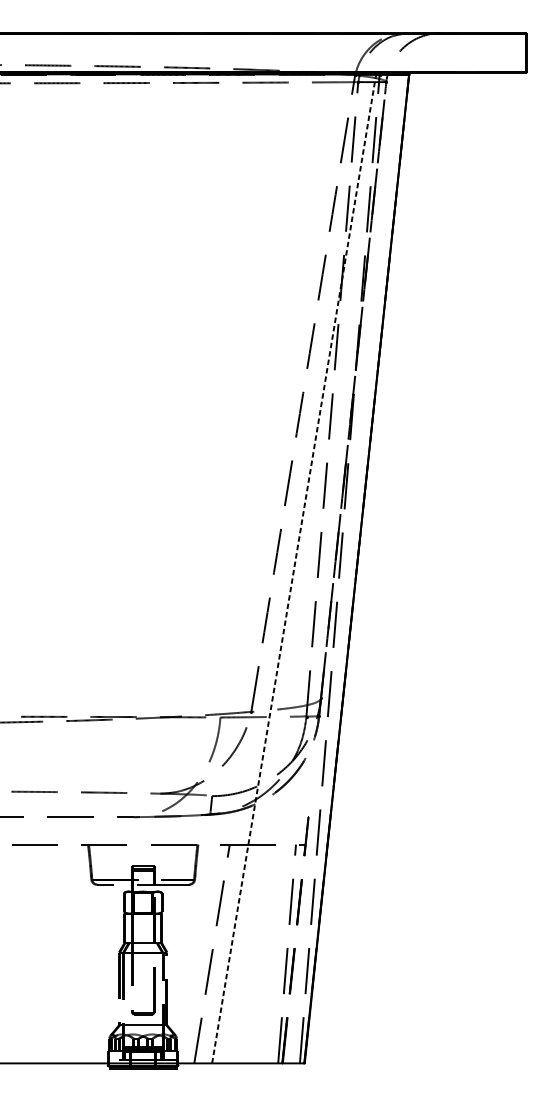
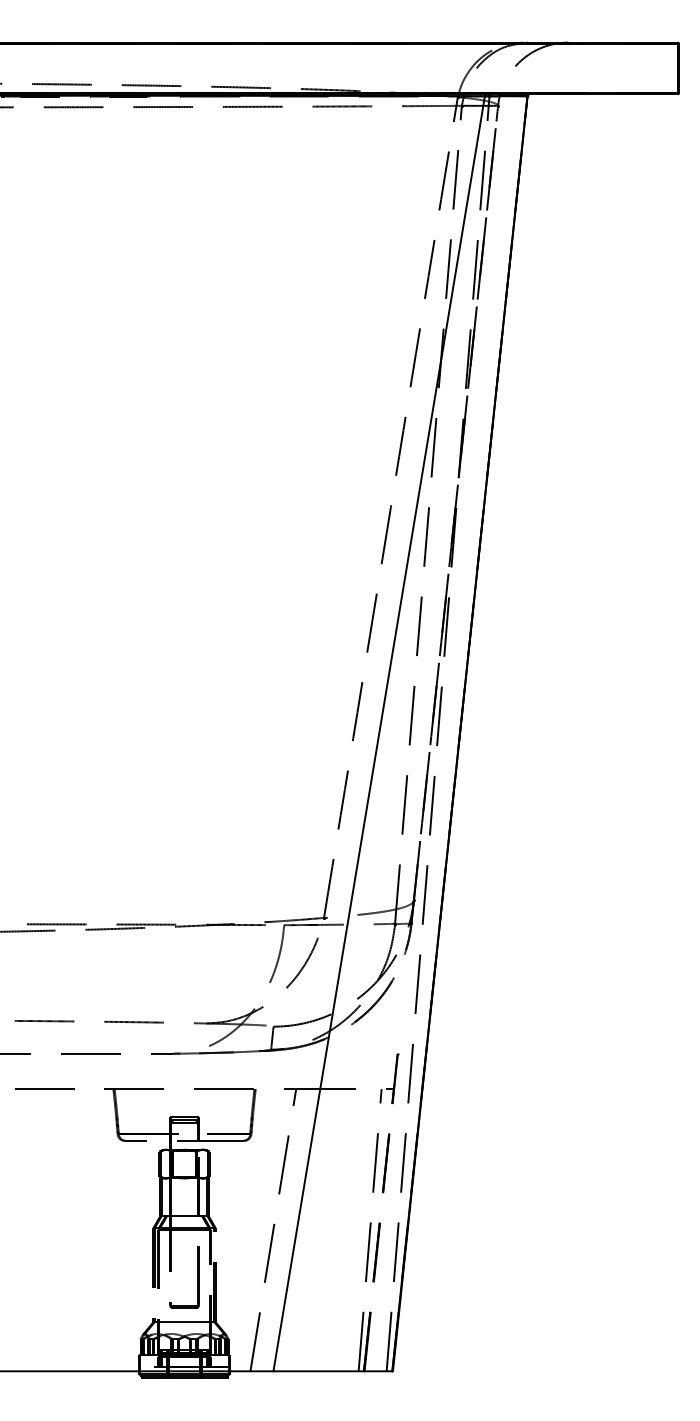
line: (294, 568) -> (379, 733), dashed -> solid

